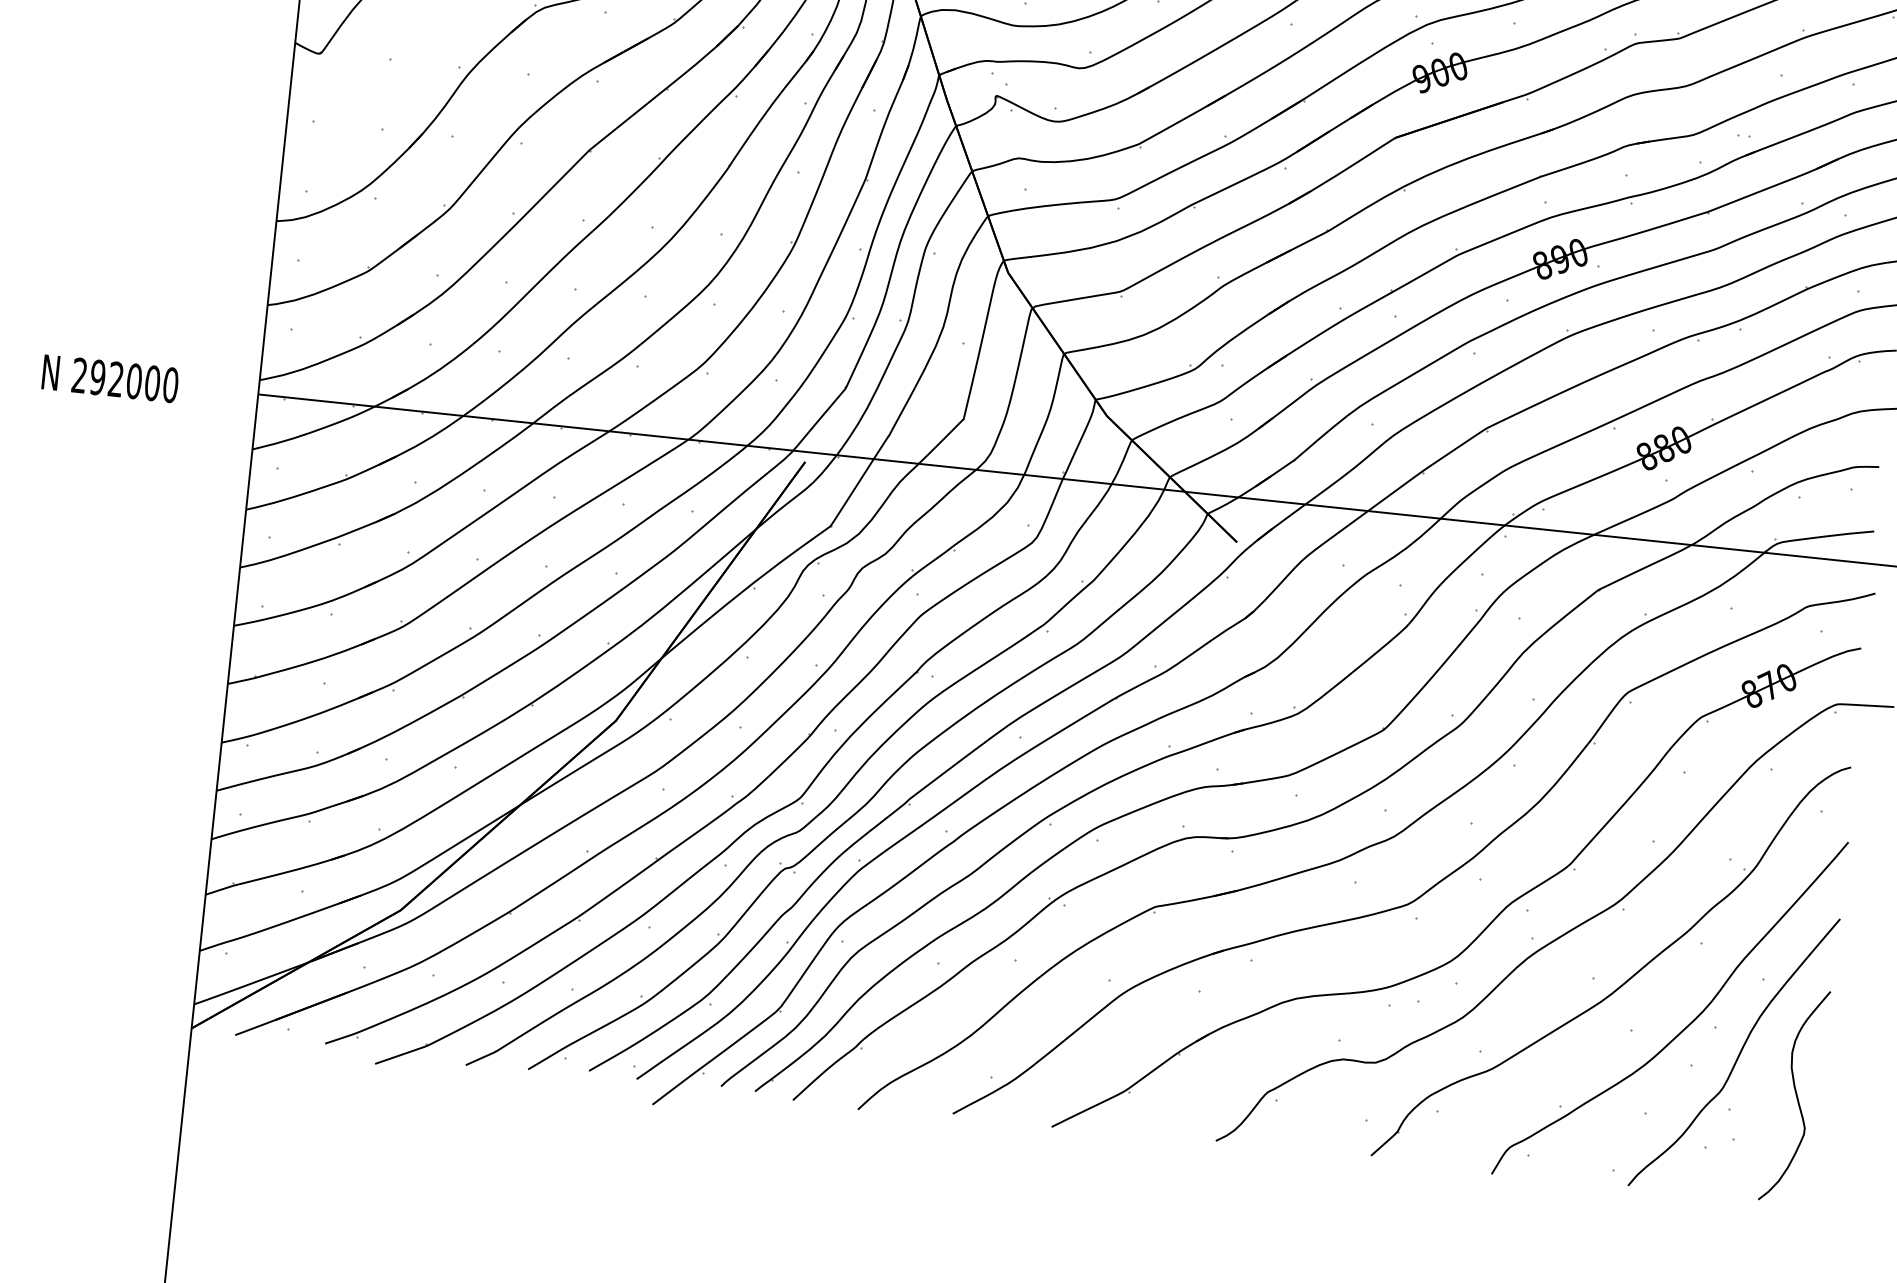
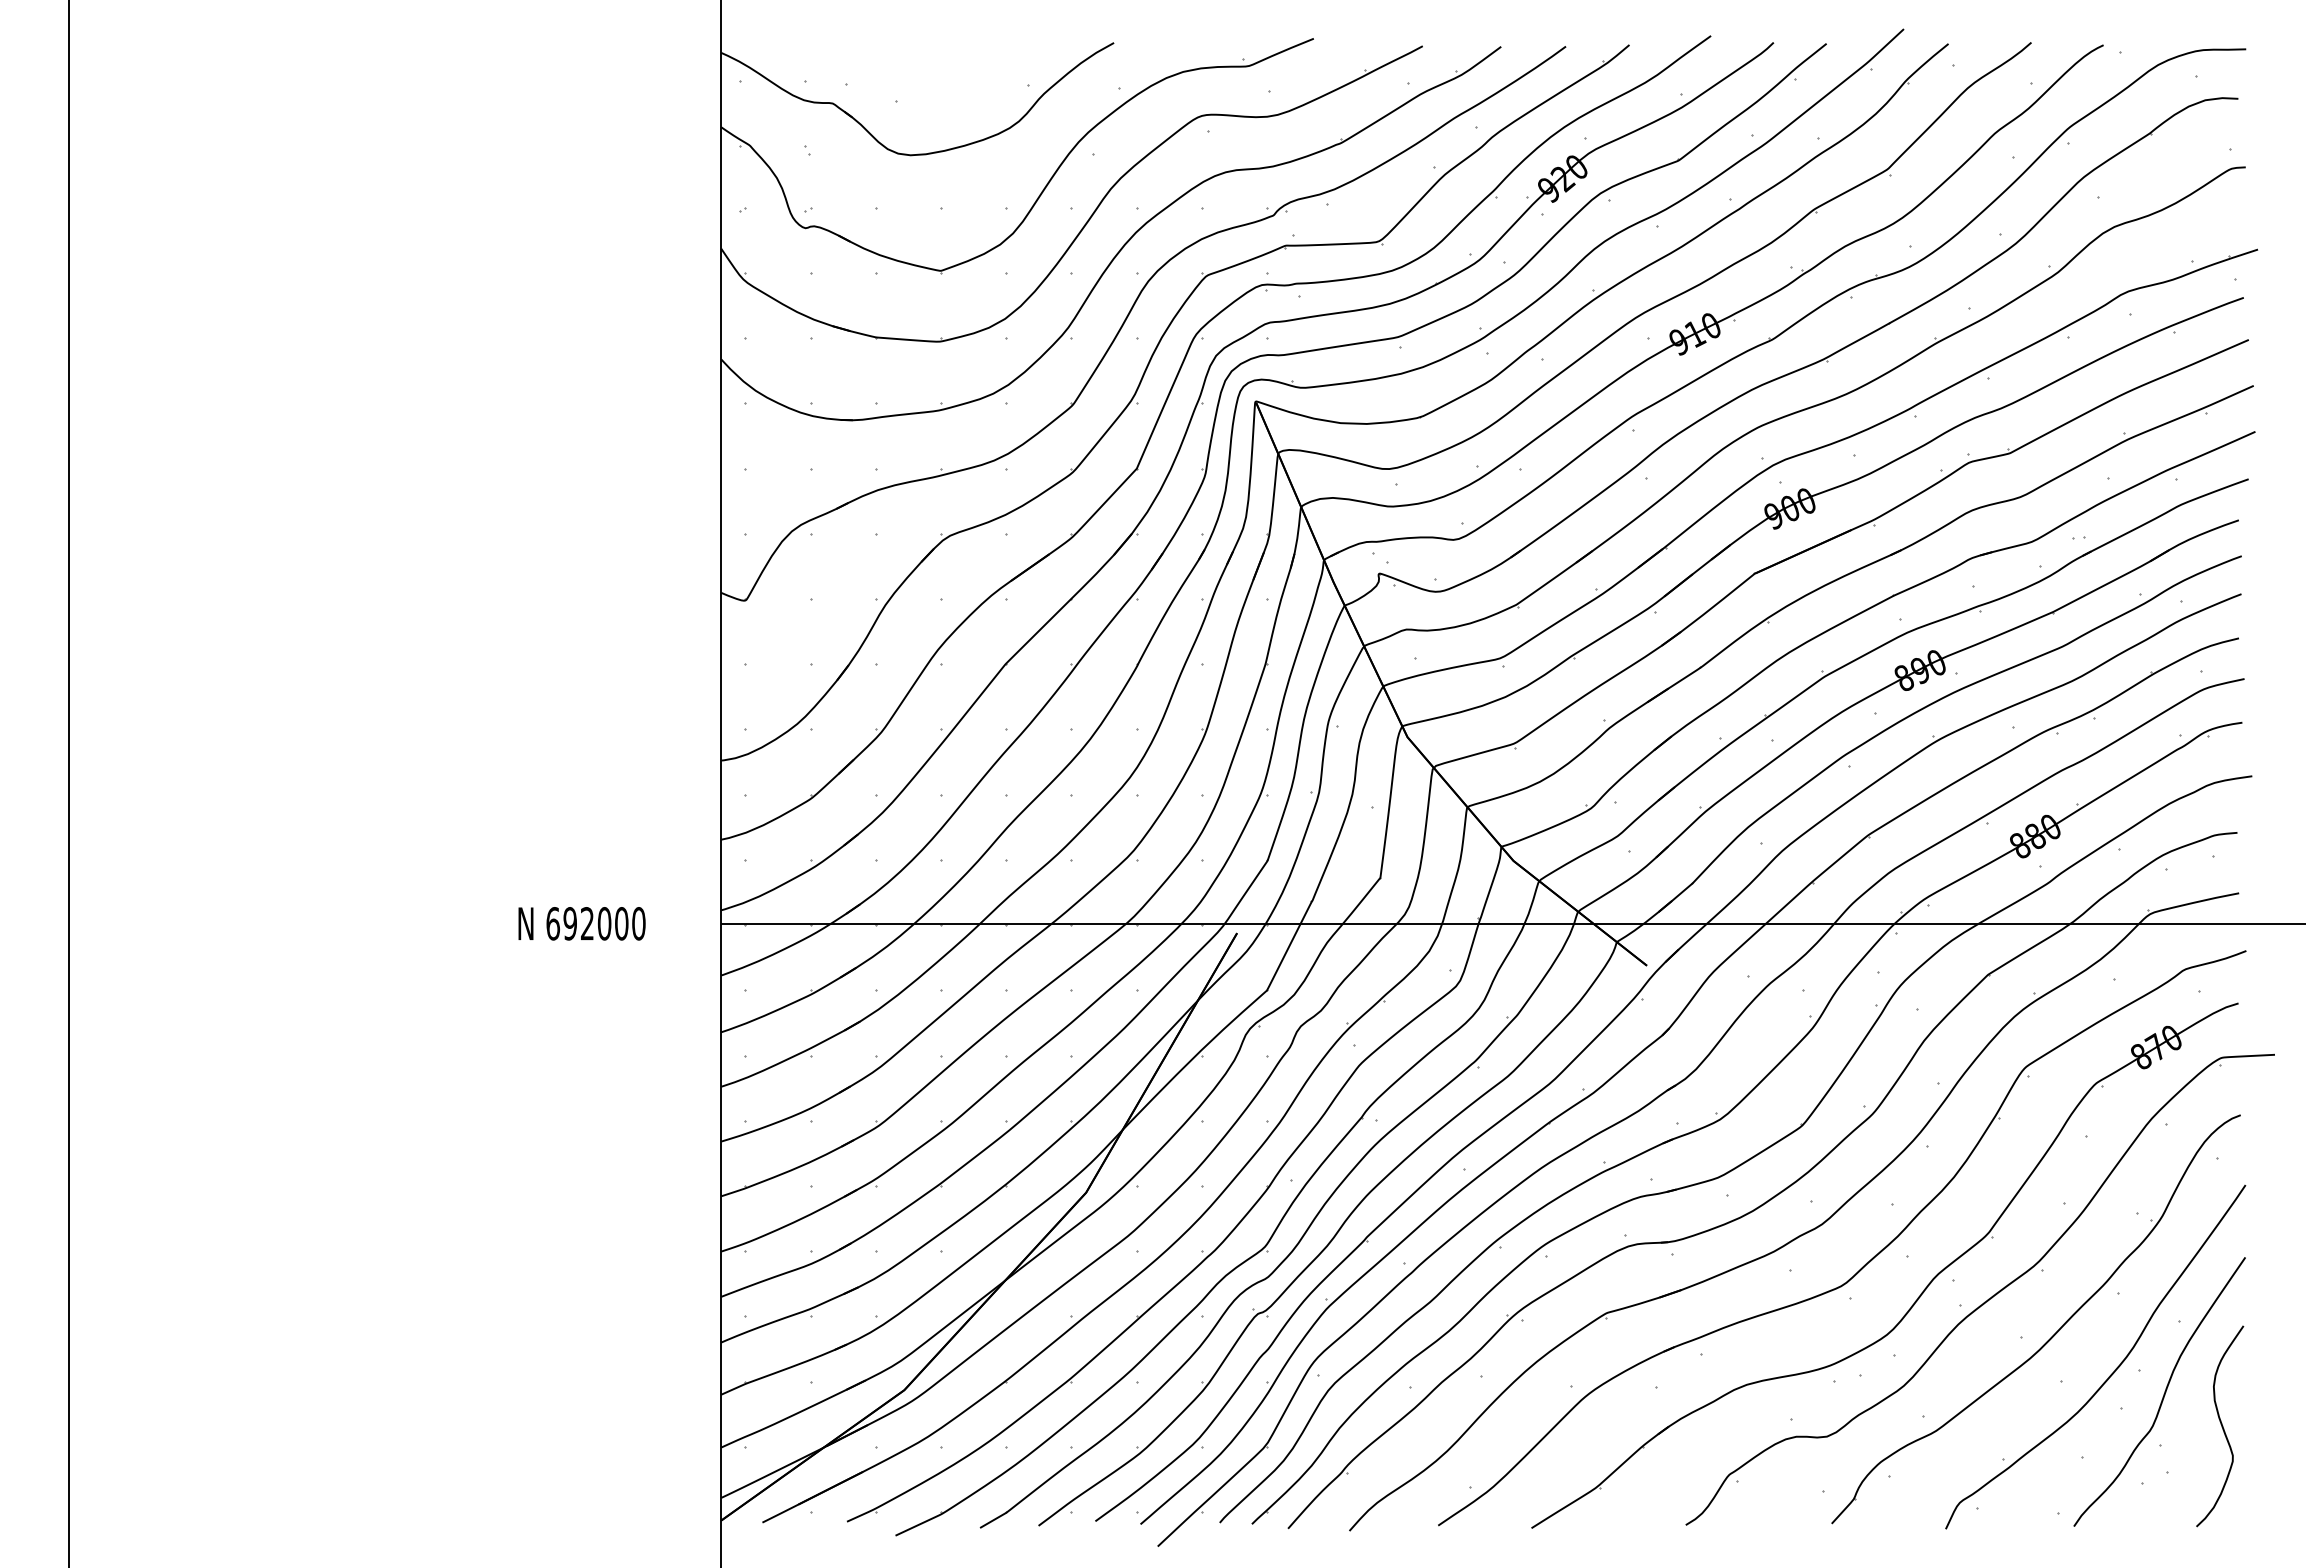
text: (79, 375) -> (552, 923), 292000 -> 692000

